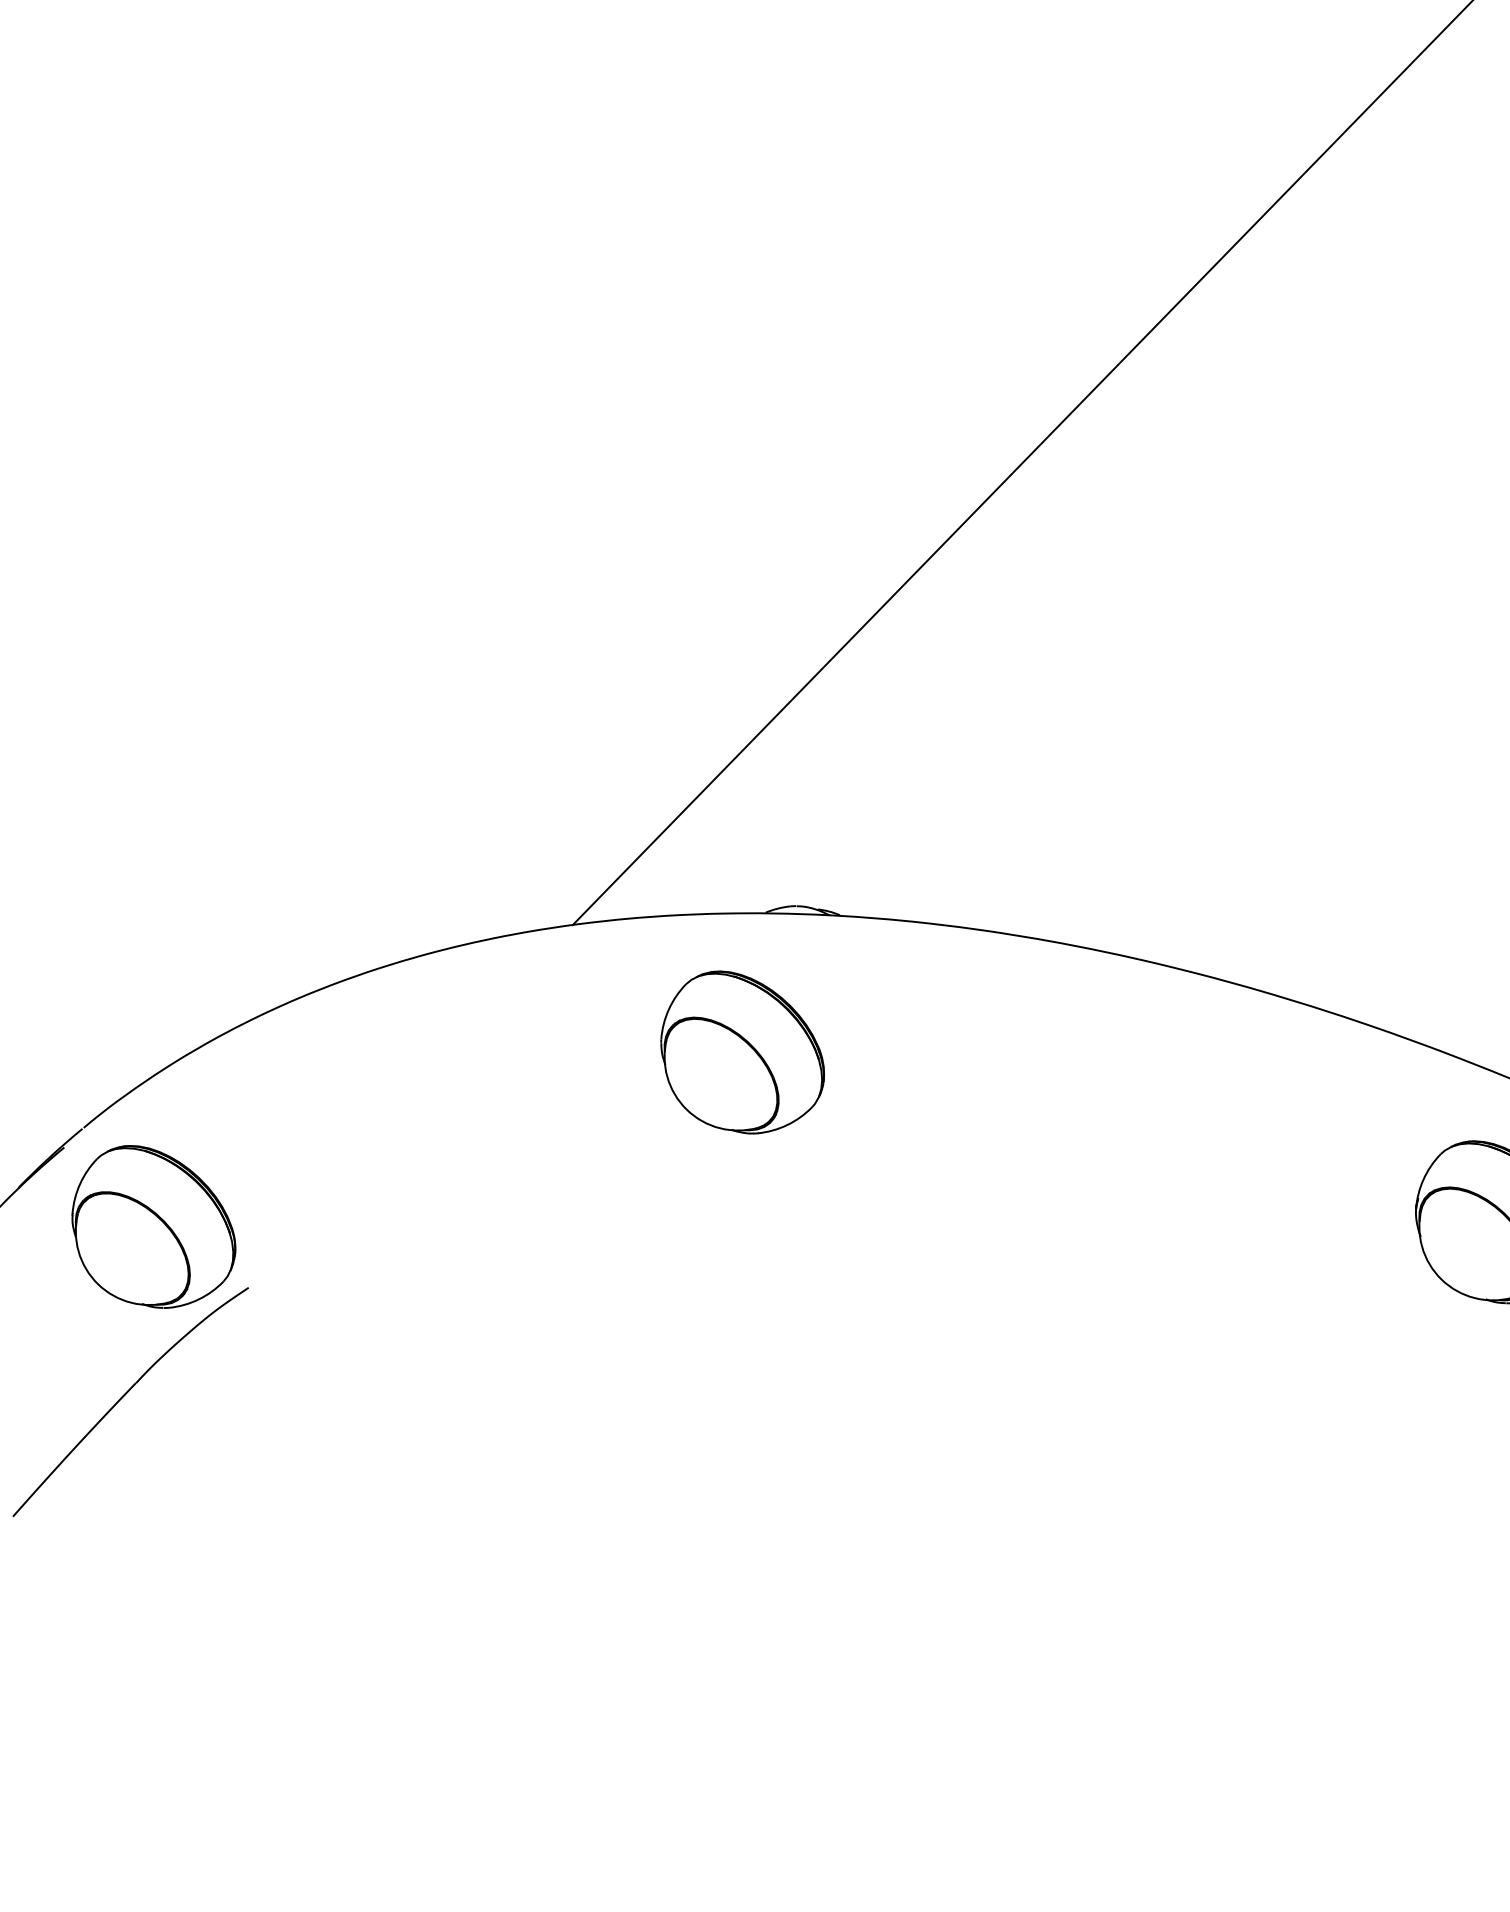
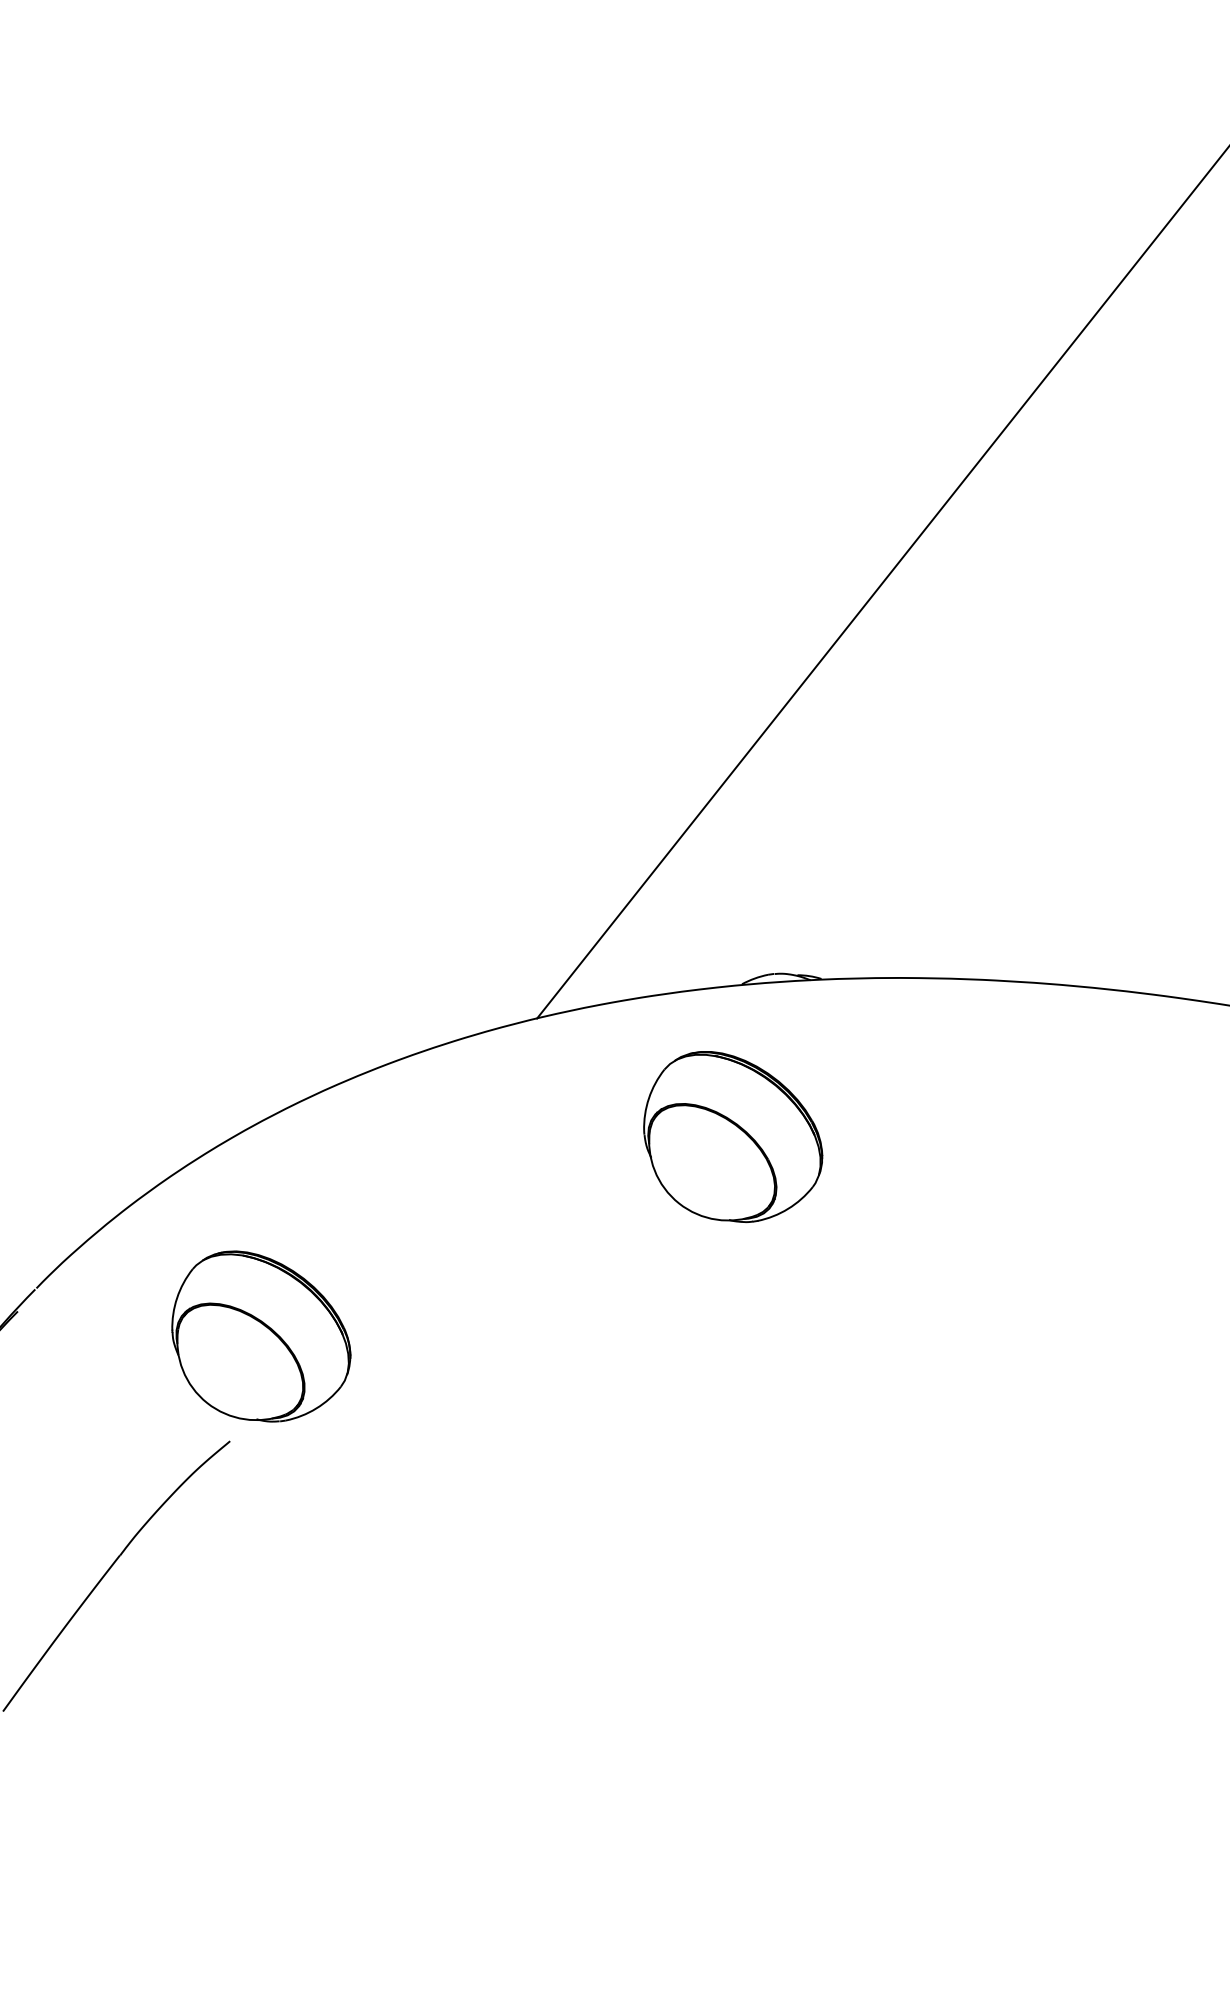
part: (153, 1226) -> (260, 1335), moved

